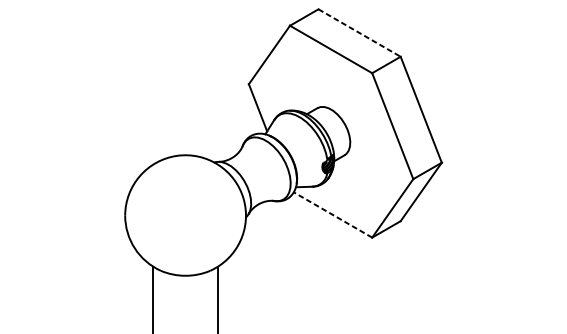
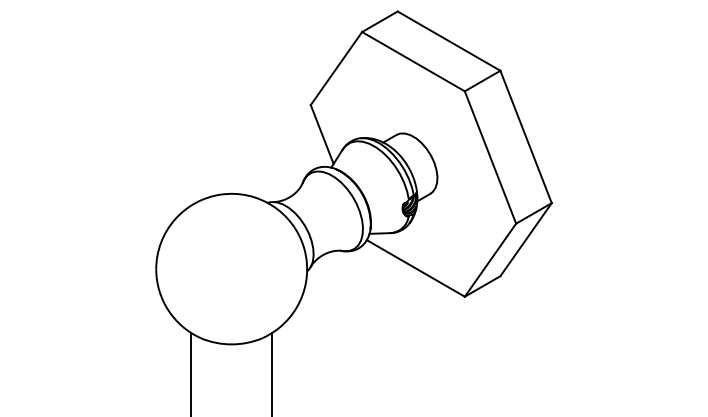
line: (359, 33) -> (449, 41), dashed -> solid
line: (332, 215) -> (415, 268), dashed -> solid

